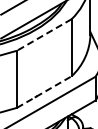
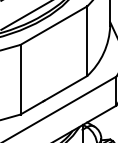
line: (44, 35) -> (54, 26), dashed -> solid
line: (44, 92) -> (54, 95), dashed -> solid

